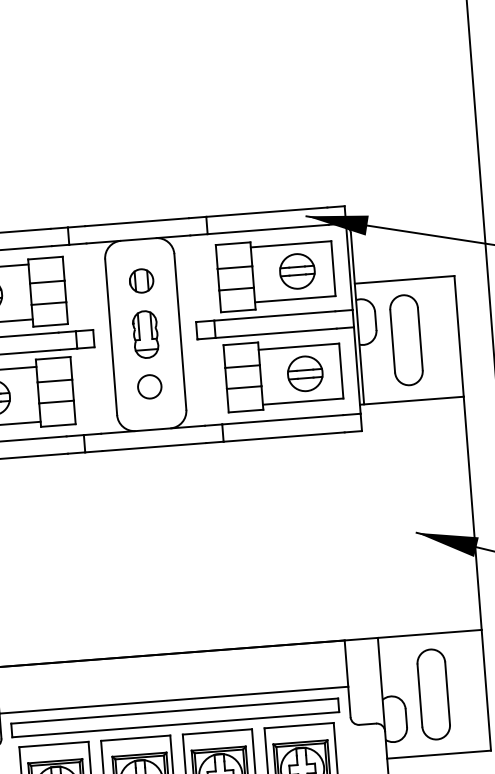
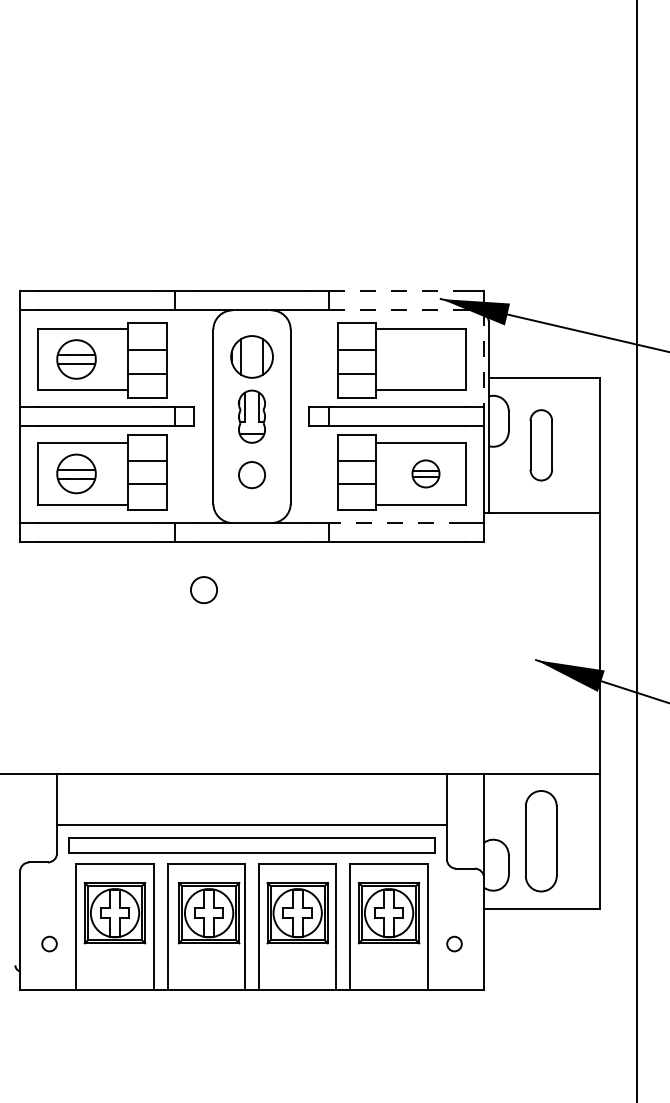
line: (267, 212) -> (397, 291), solid -> dashed
line: (268, 229) -> (397, 310), solid -> dashed
line: (349, 267) -> (484, 359), solid -> dashed
part: (297, 271) -> (425, 359), removed
part: (141, 280) -> (251, 356), size x1.6
part: (406, 340) -> (541, 445), size x0.7
part: (304, 373) -> (425, 473), size x0.7
line: (283, 420) -> (397, 523), solid -> dashed
circle: (114, 493) -> (203, 590), added

